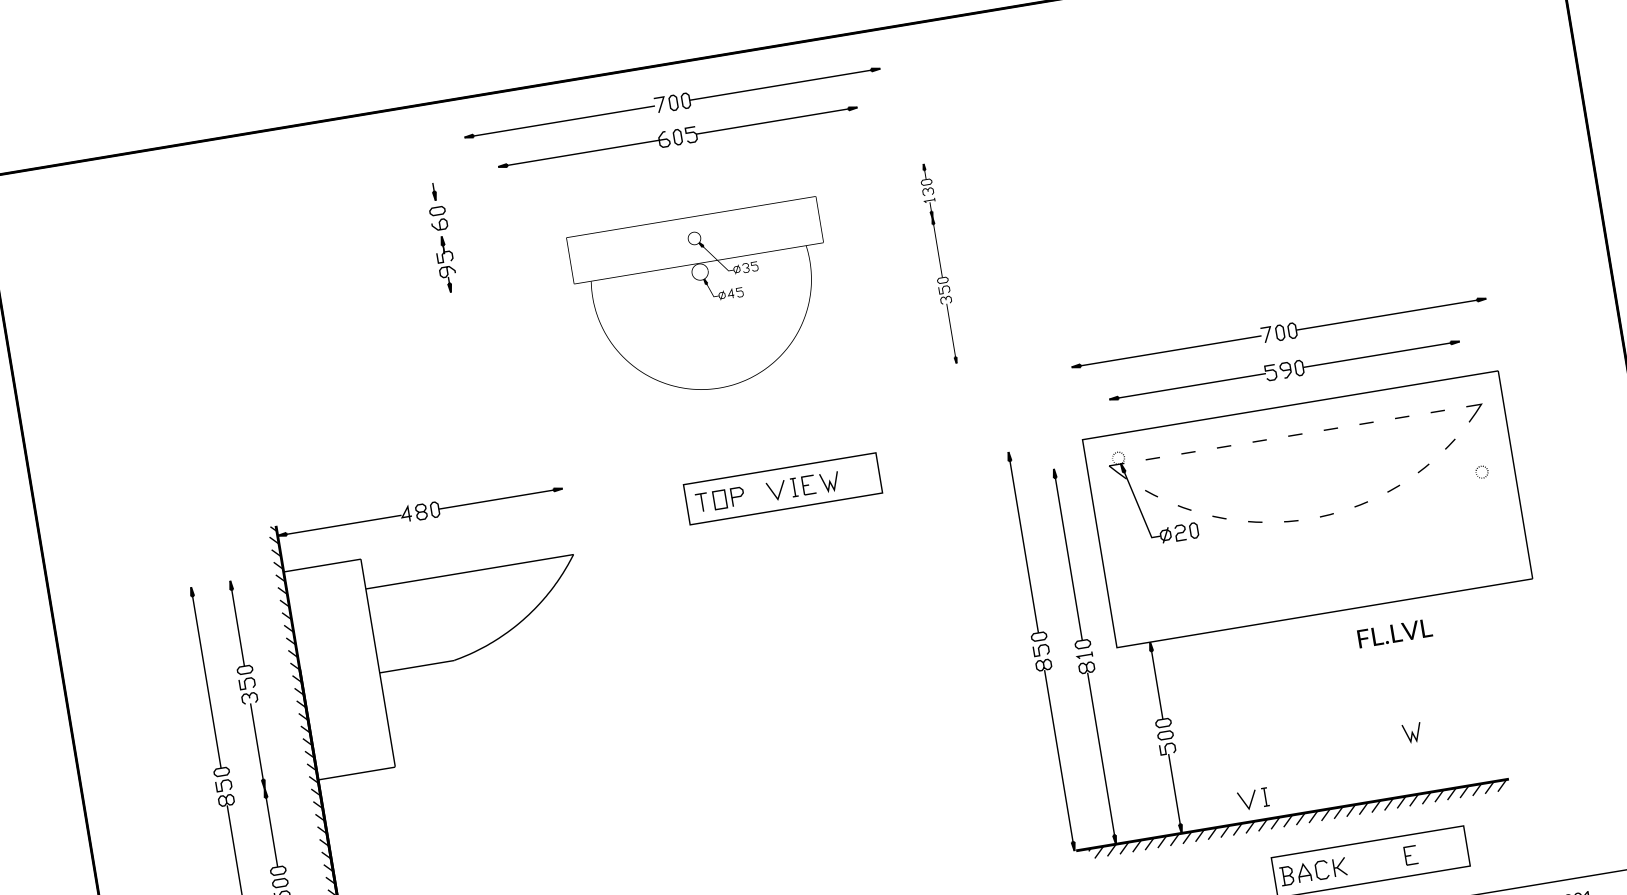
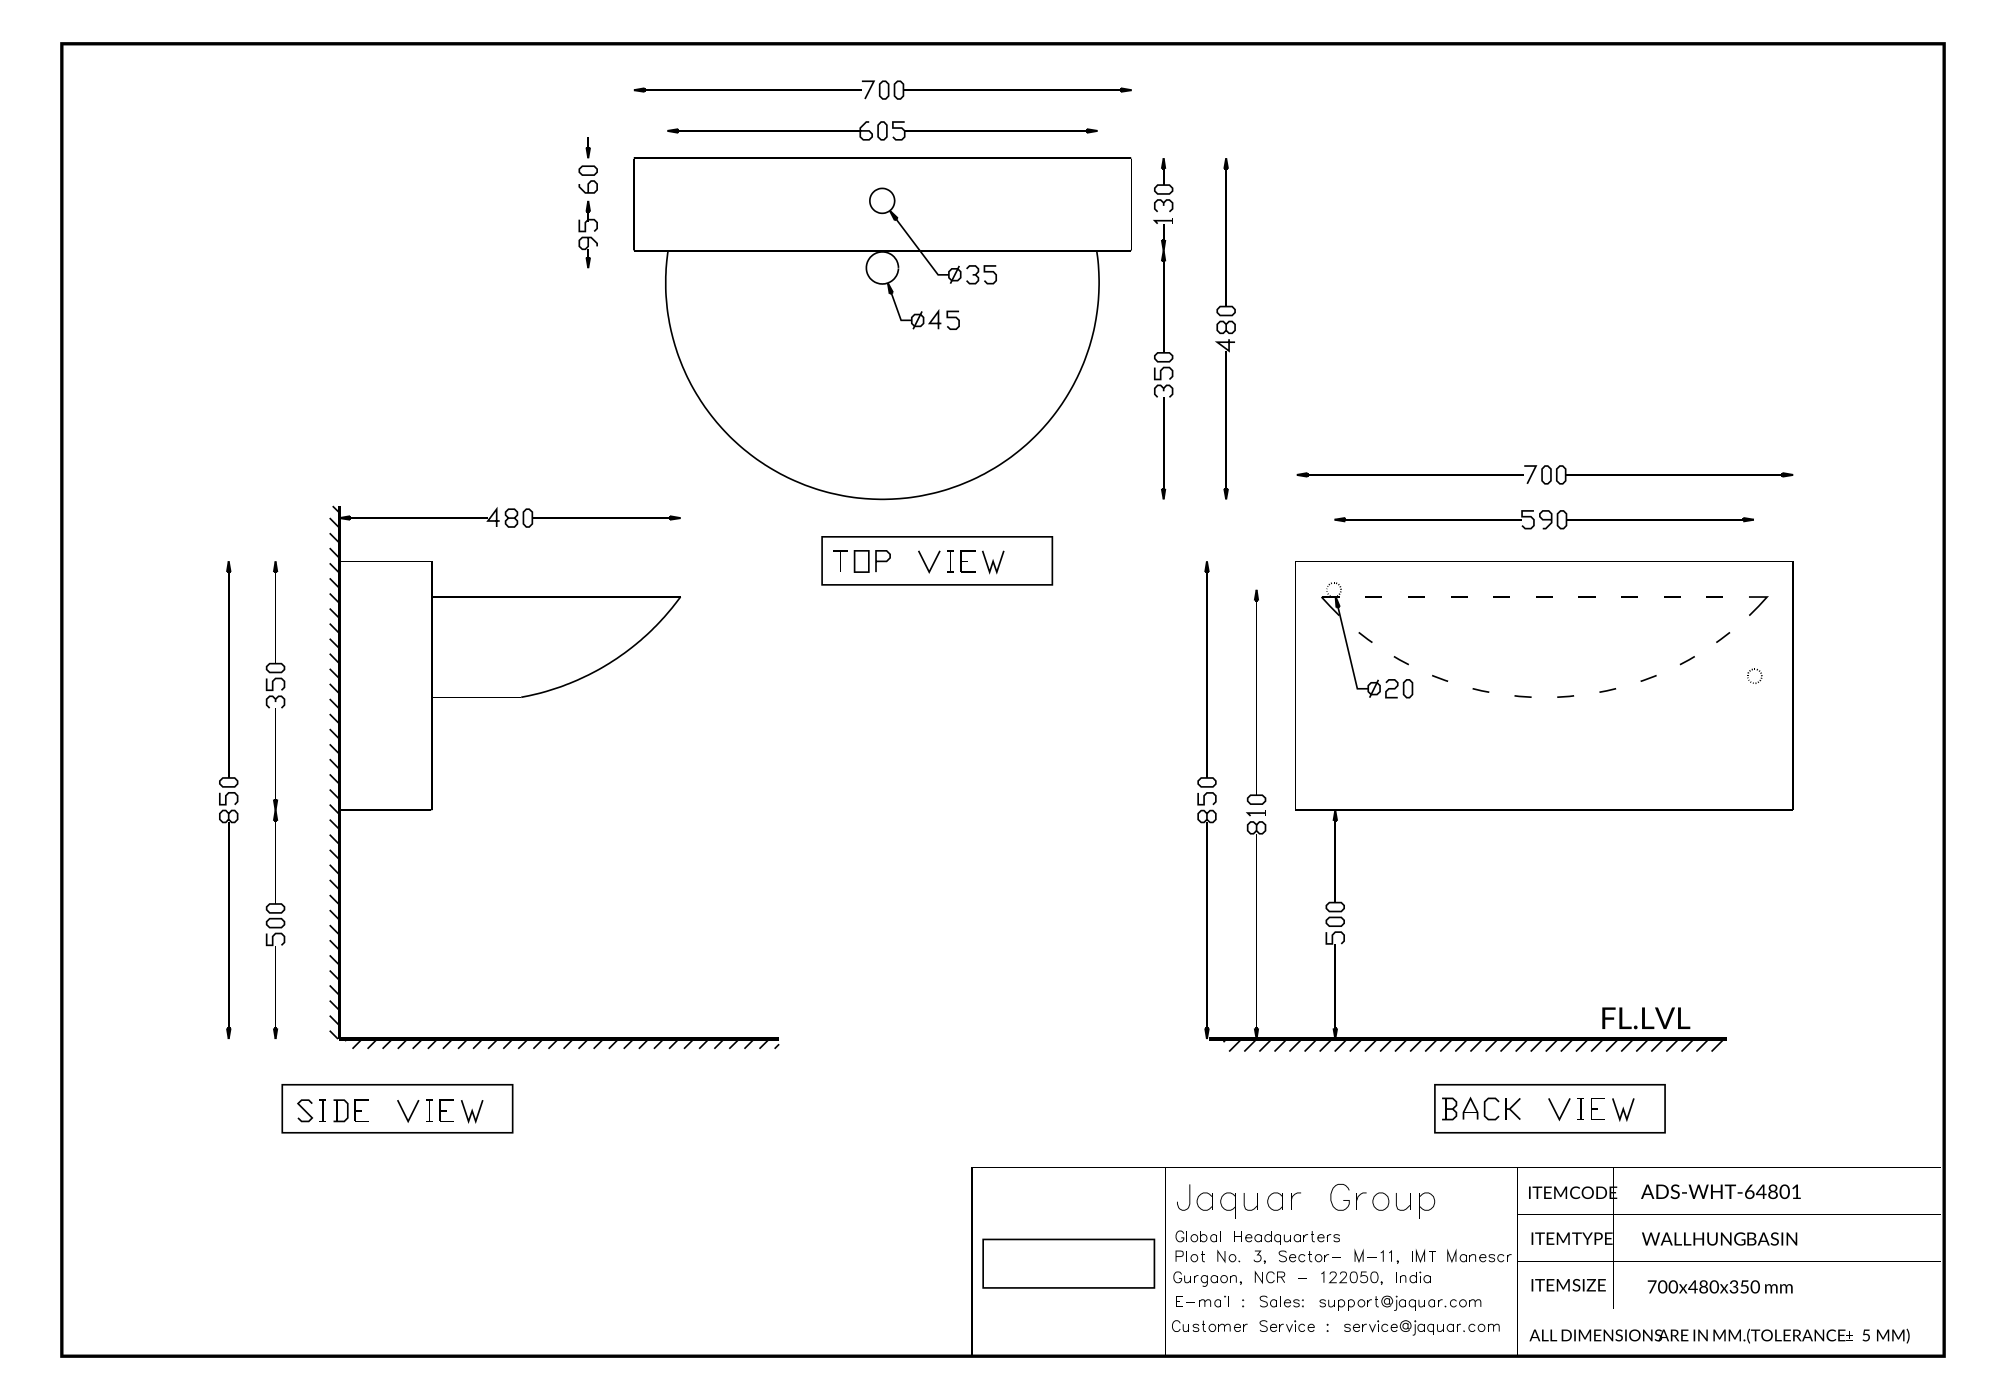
part: (991, 254) -> (1225, 328), added
part: (939, 263) -> (1163, 328), size x1.43
part: (705, 302) -> (882, 328), size x1.67
text: (1395, 633) -> (1646, 1018), moved
line: (1412, 732) -> (1623, 1109), moved
part: (1252, 799) -> (1565, 1109), moved

